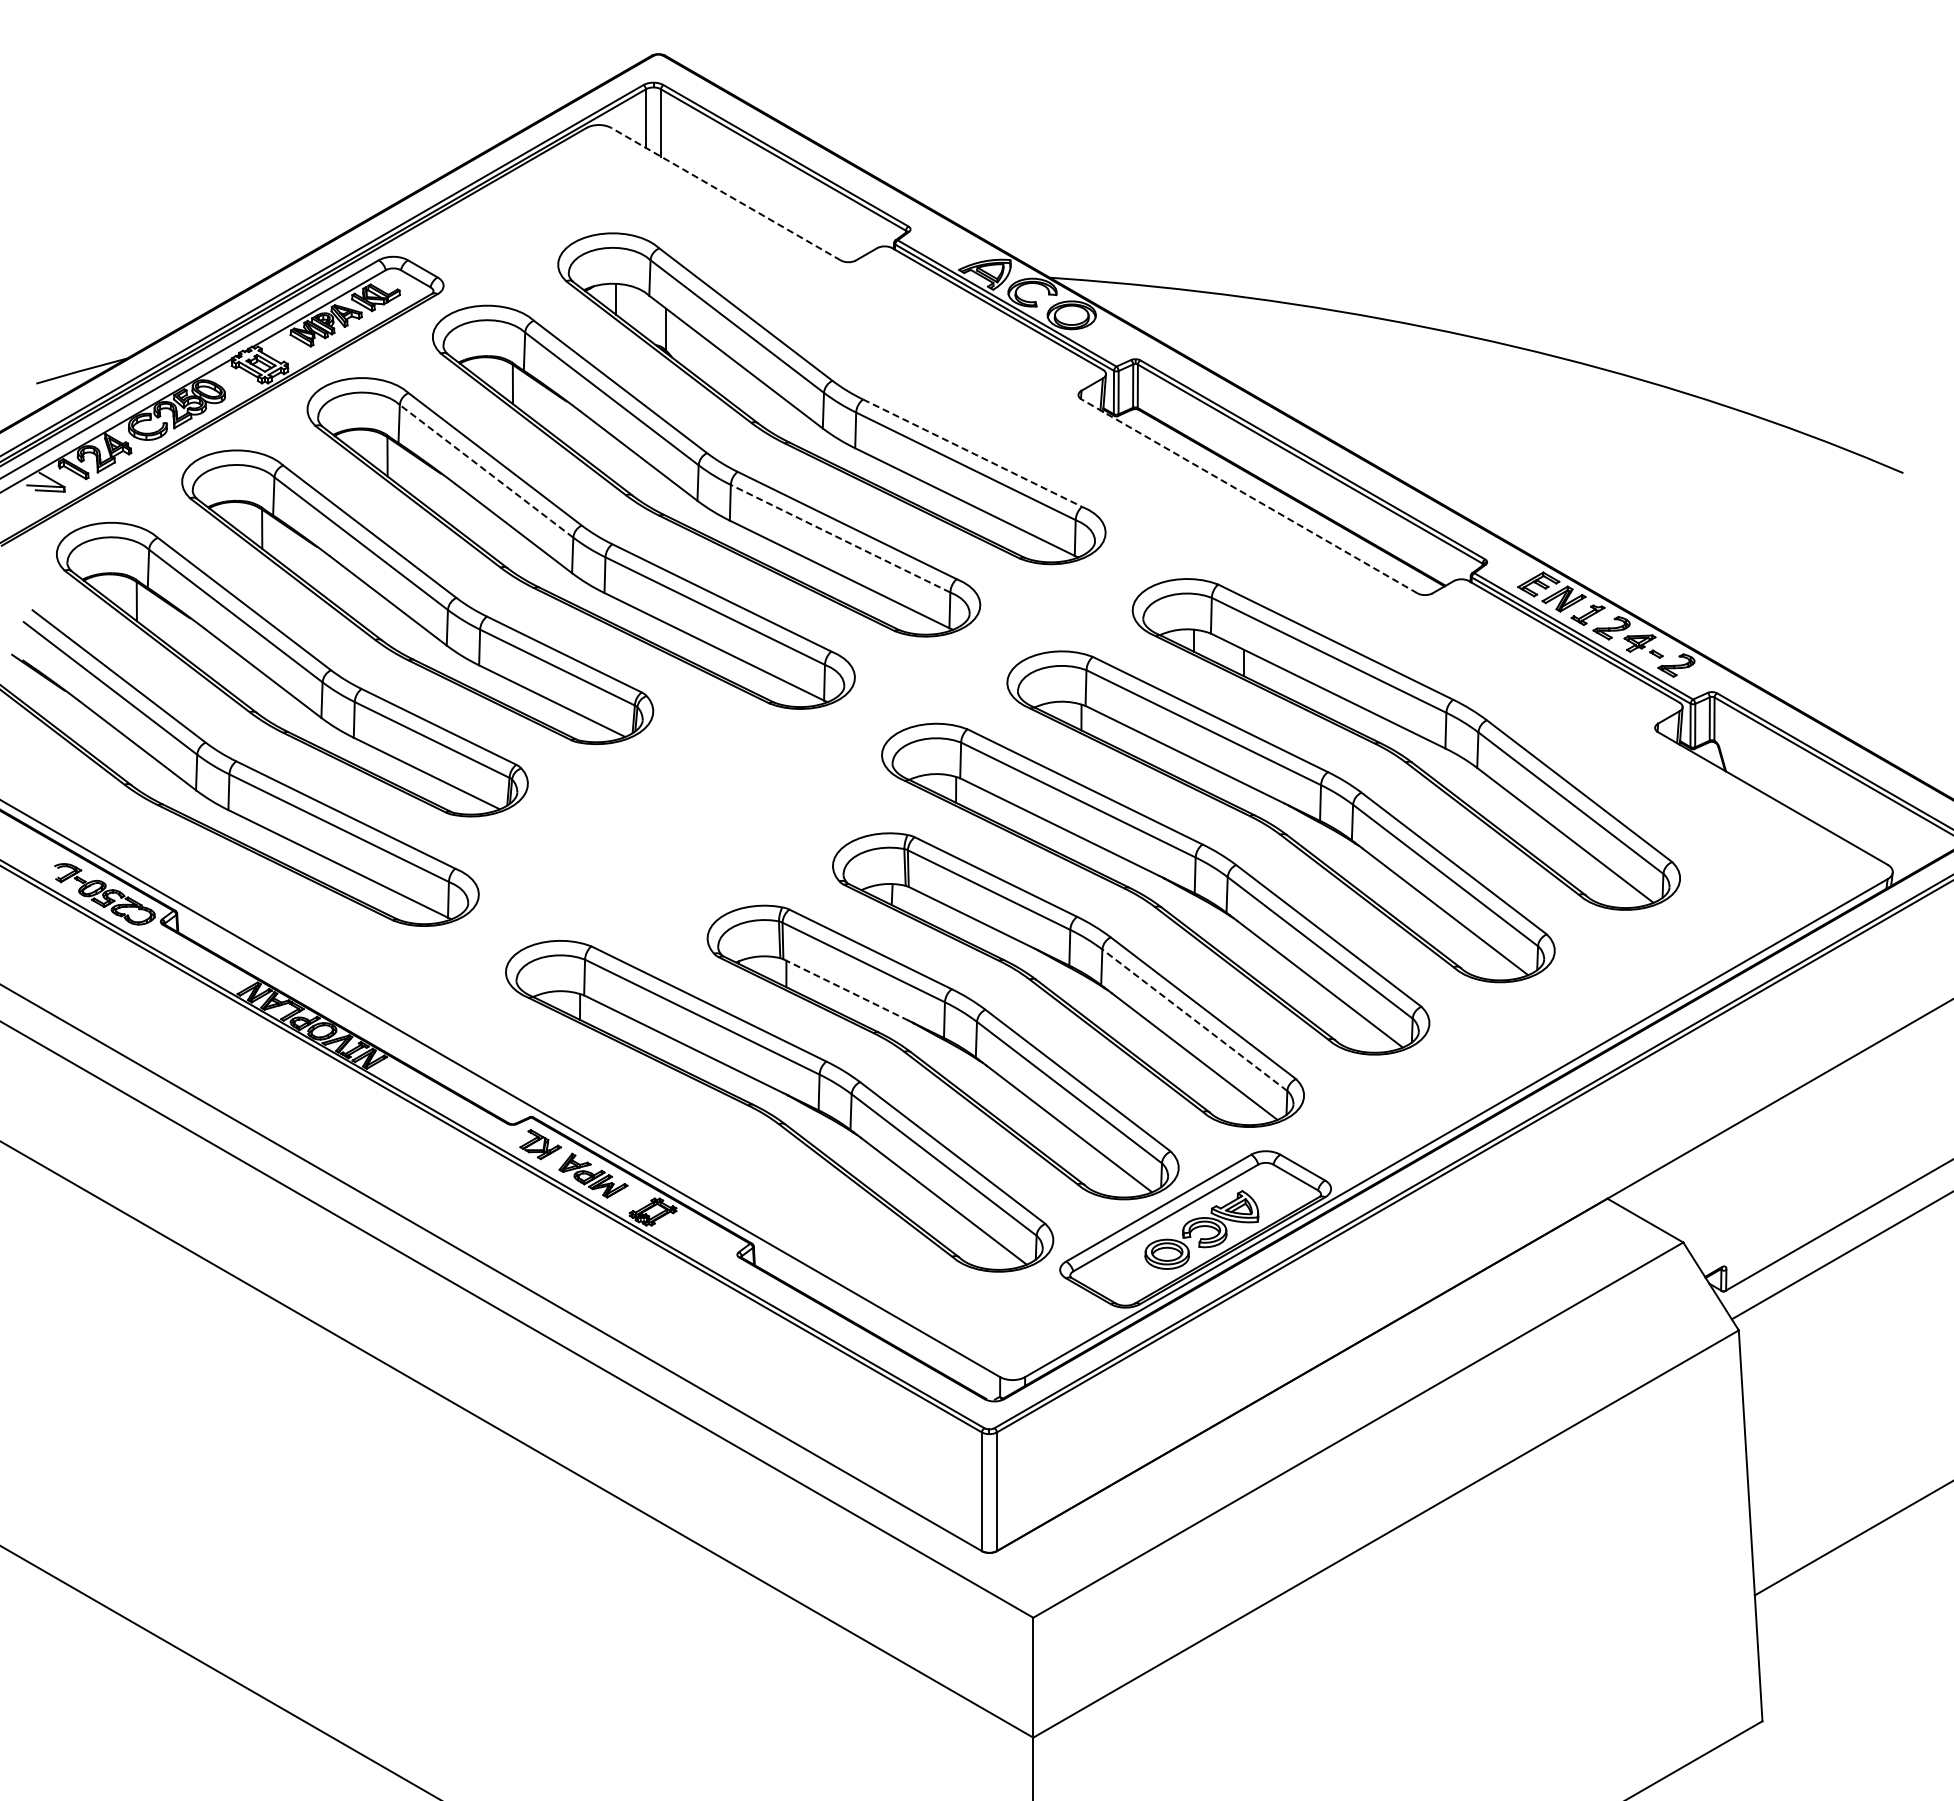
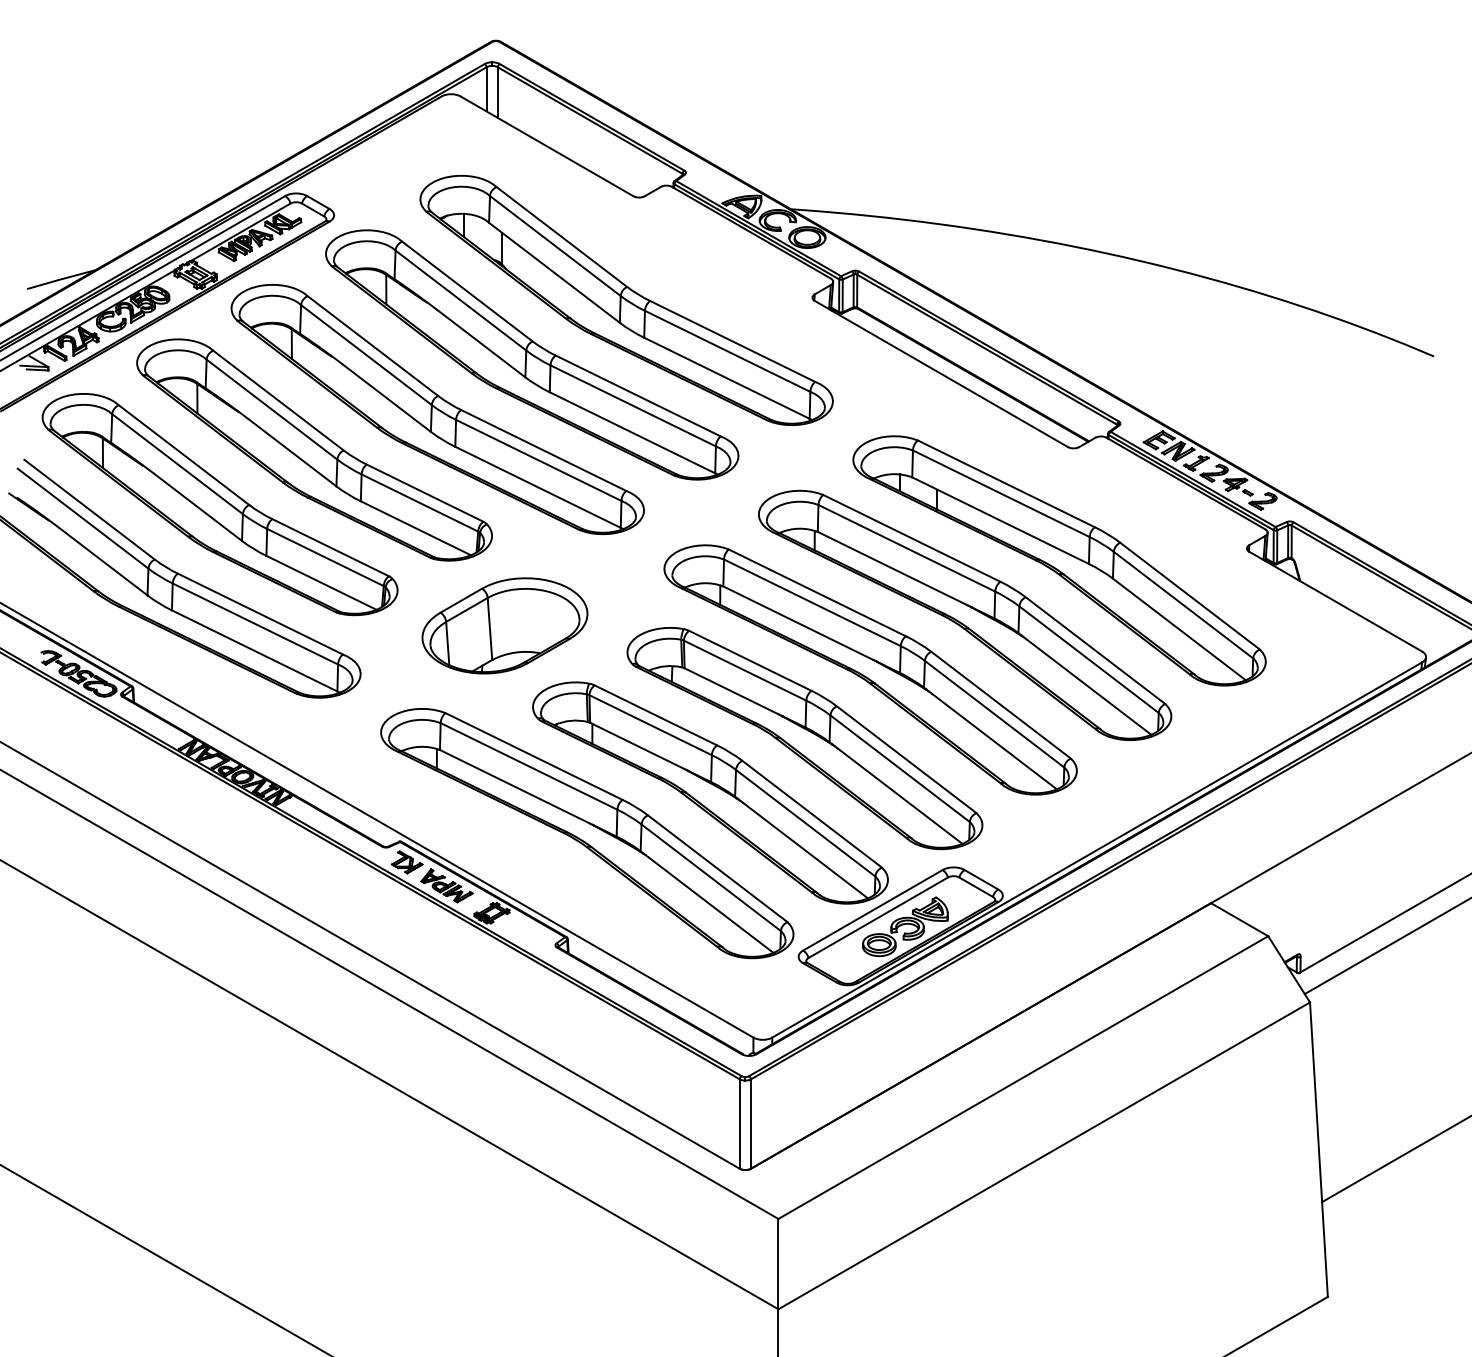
line: (725, 194) -> (546, 146), dashed -> solid
line: (972, 453) -> (732, 341), dashed -> solid
line: (486, 470) -> (366, 354), dashed -> solid
line: (1249, 496) -> (941, 374), dashed -> solid
line: (840, 538) -> (633, 405), dashed -> solid
part: (670, 830) -> (505, 625), added
line: (846, 989) -> (637, 745), dashed -> solid
line: (1194, 1019) -> (899, 768), dashed -> solid

